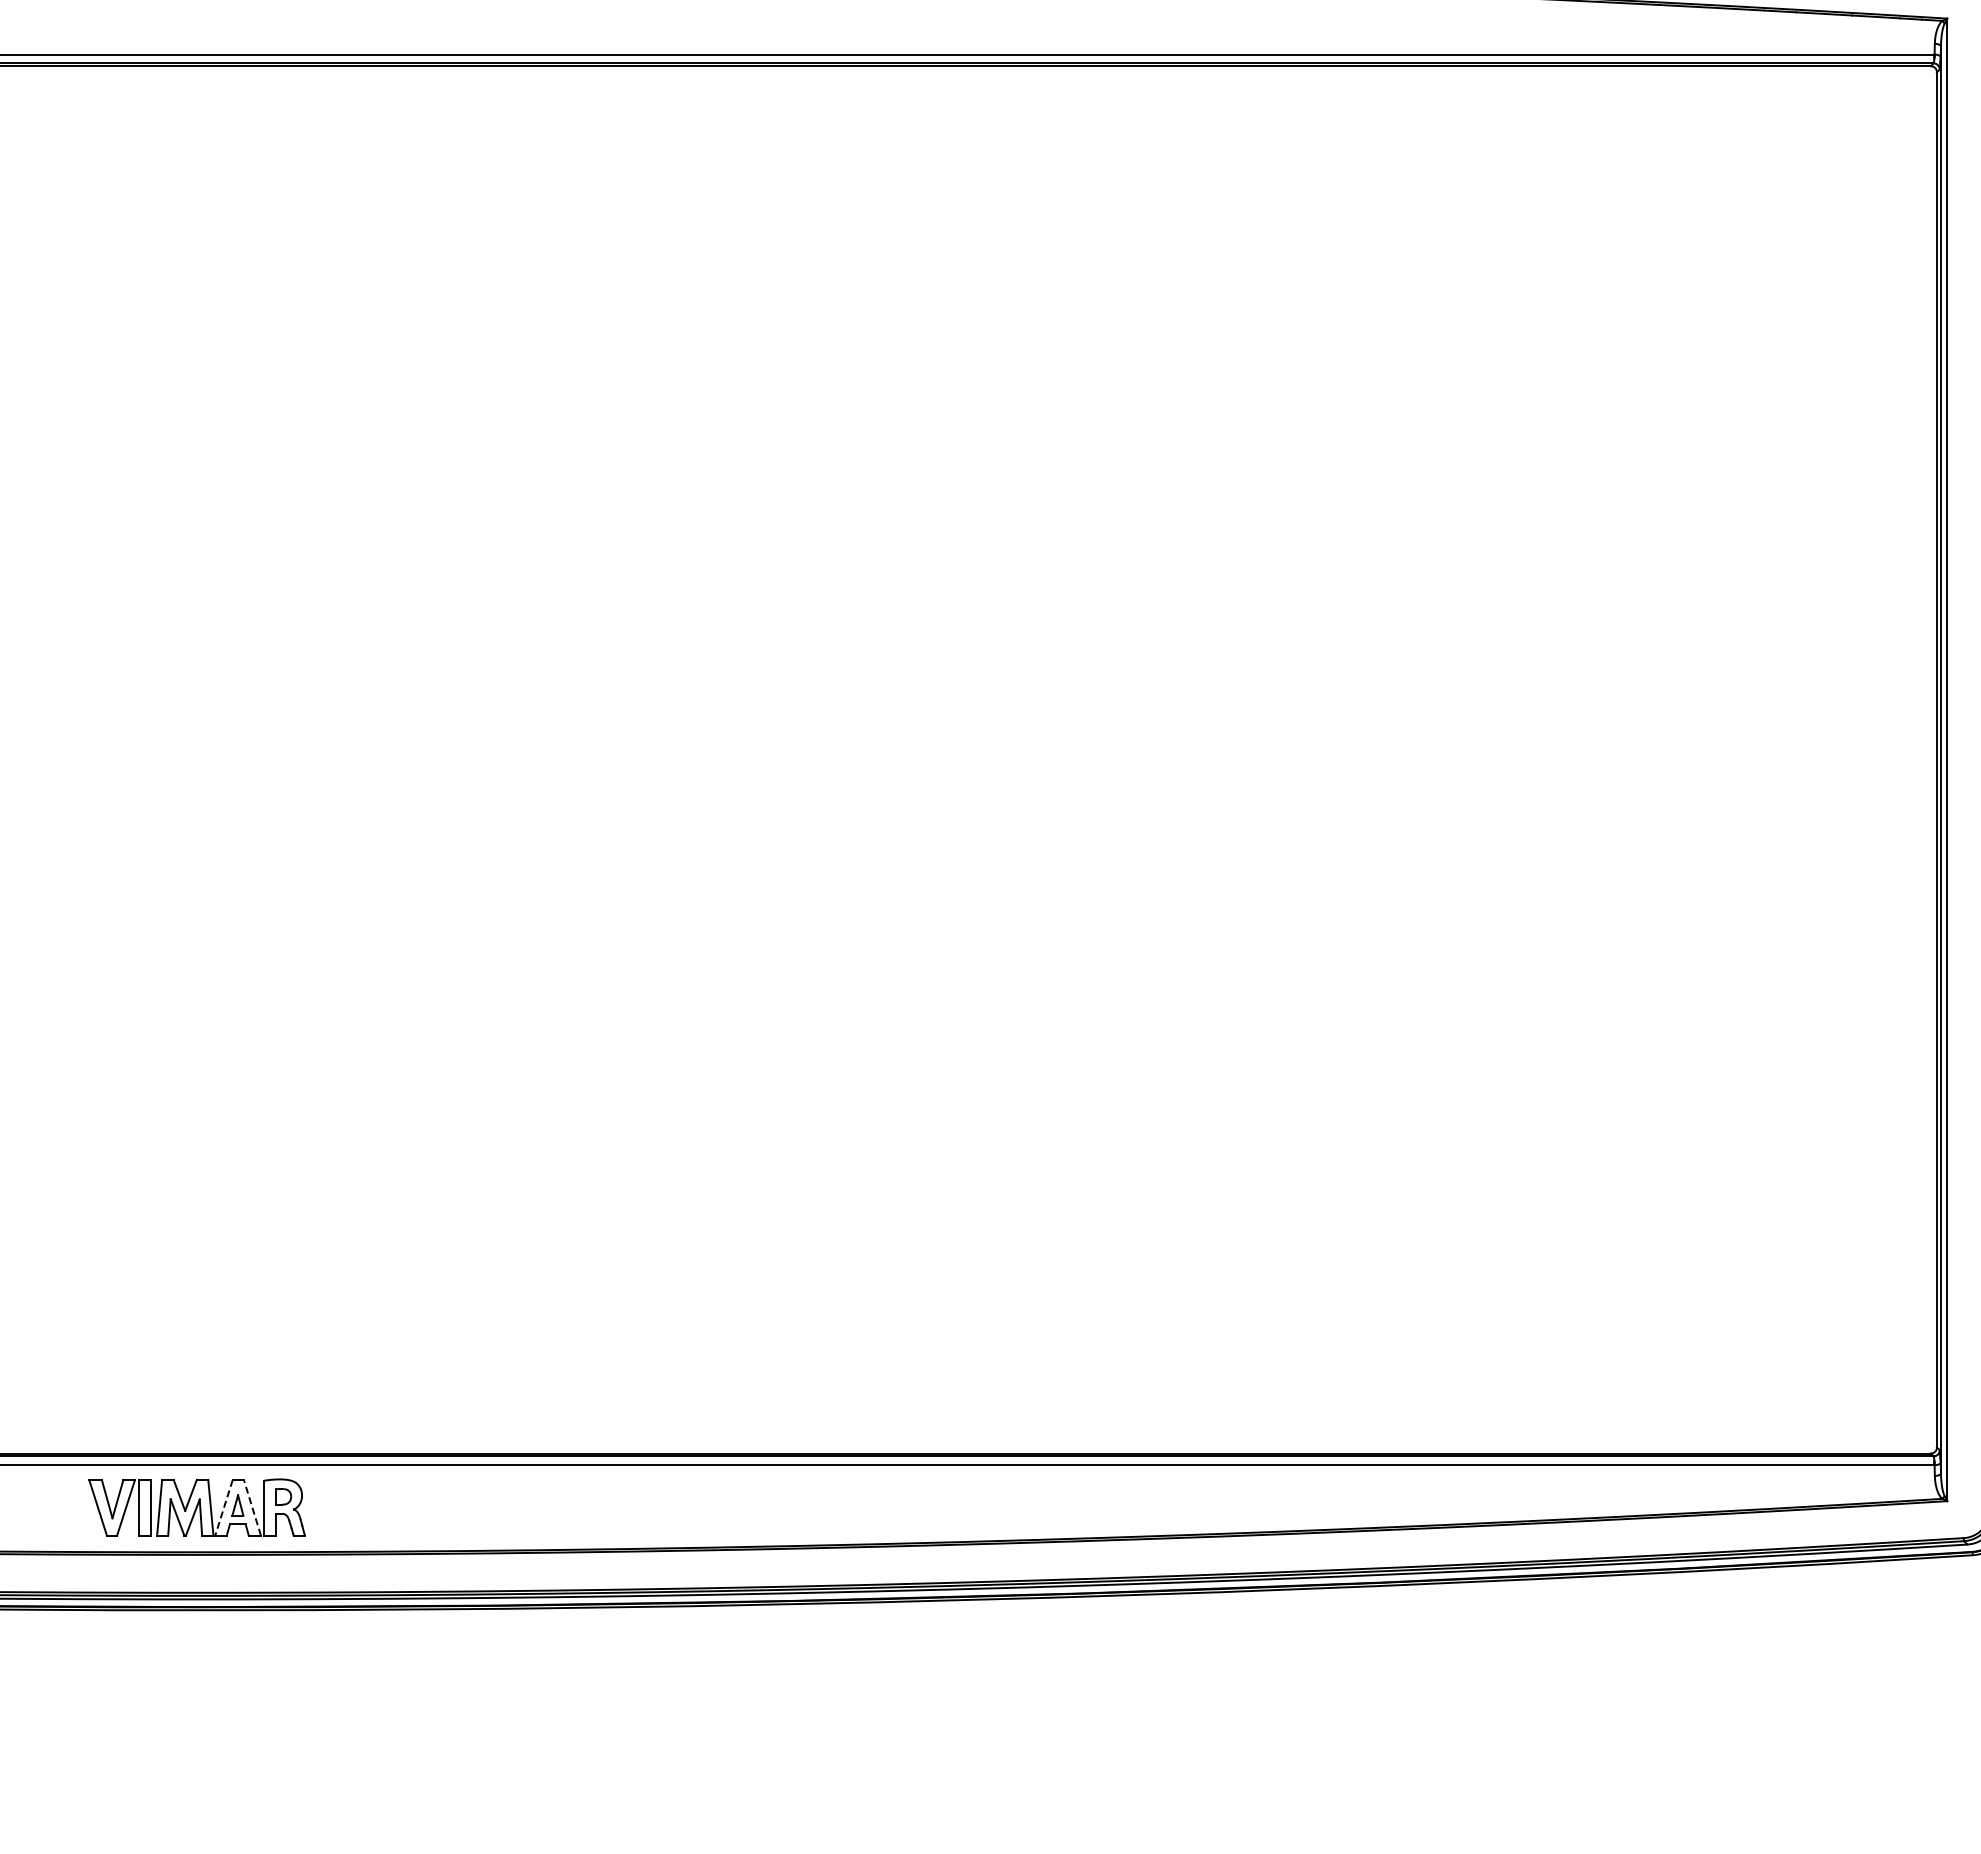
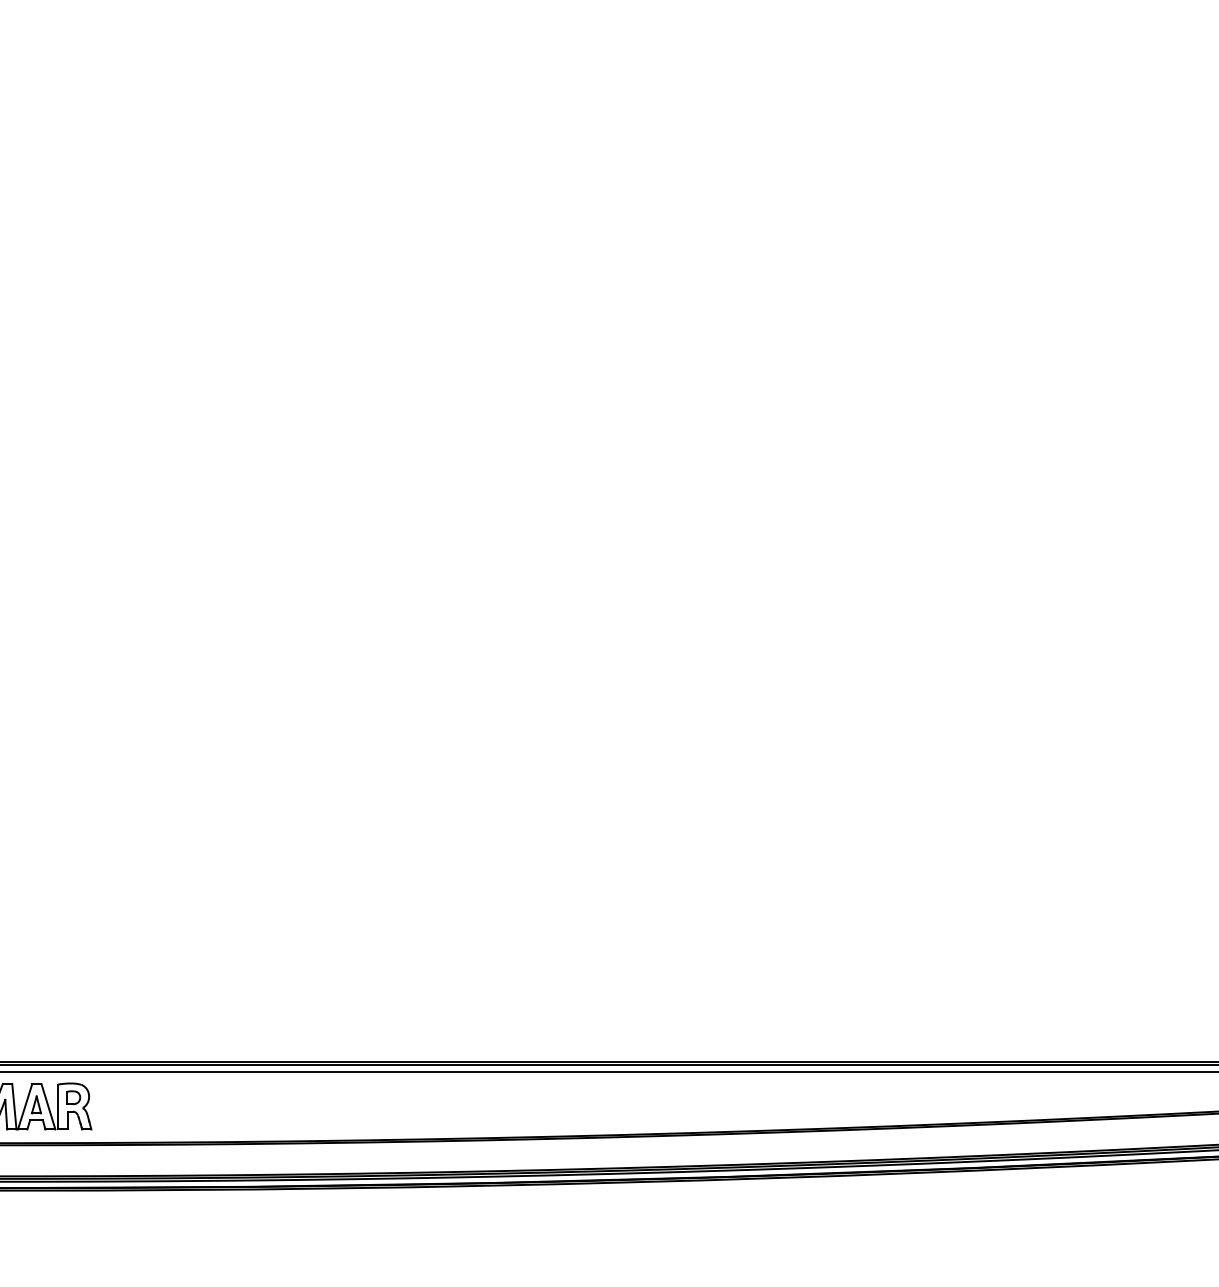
line: (252, 1507) -> (48, 1106), dashed -> solid
line: (223, 1508) -> (24, 1107), dashed -> solid

